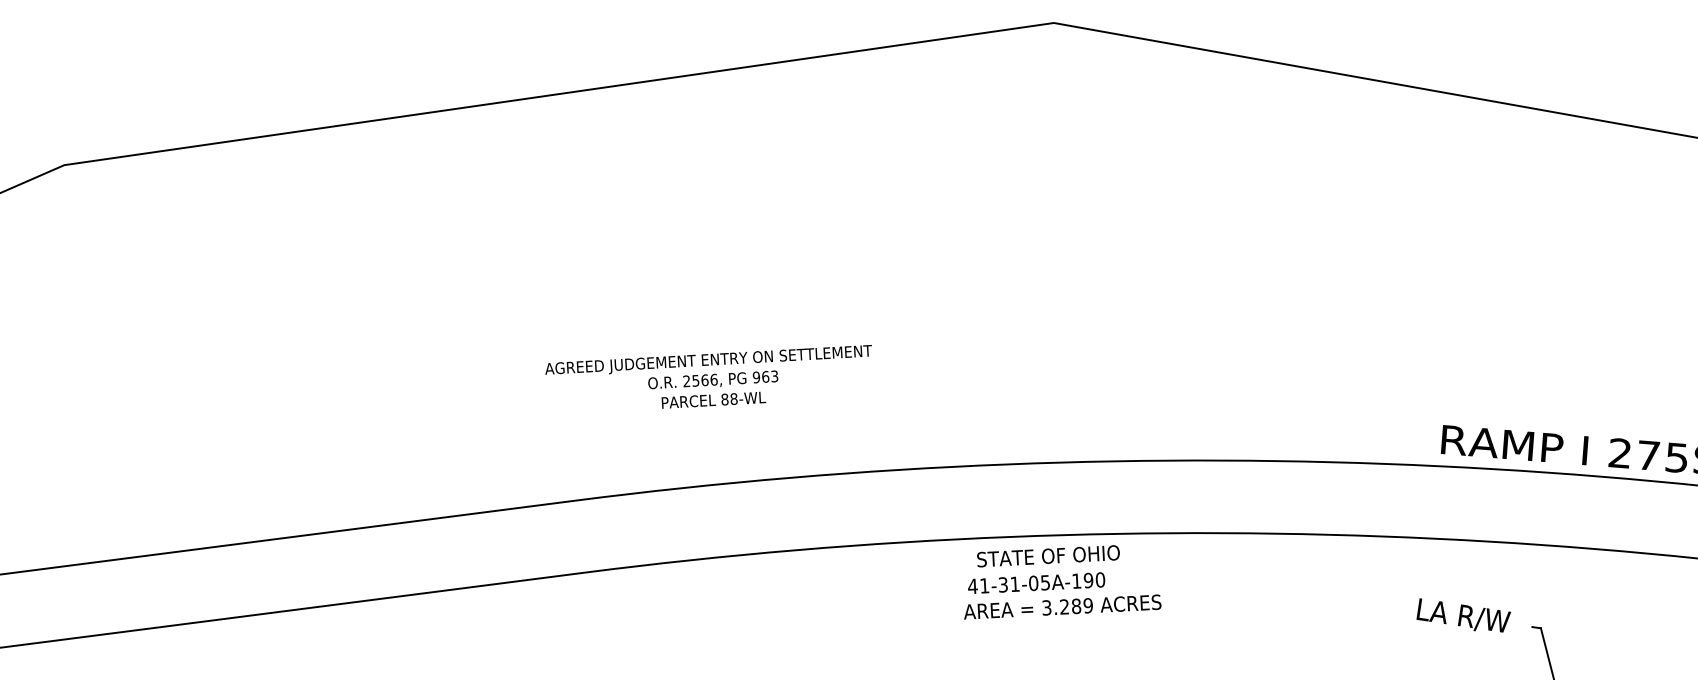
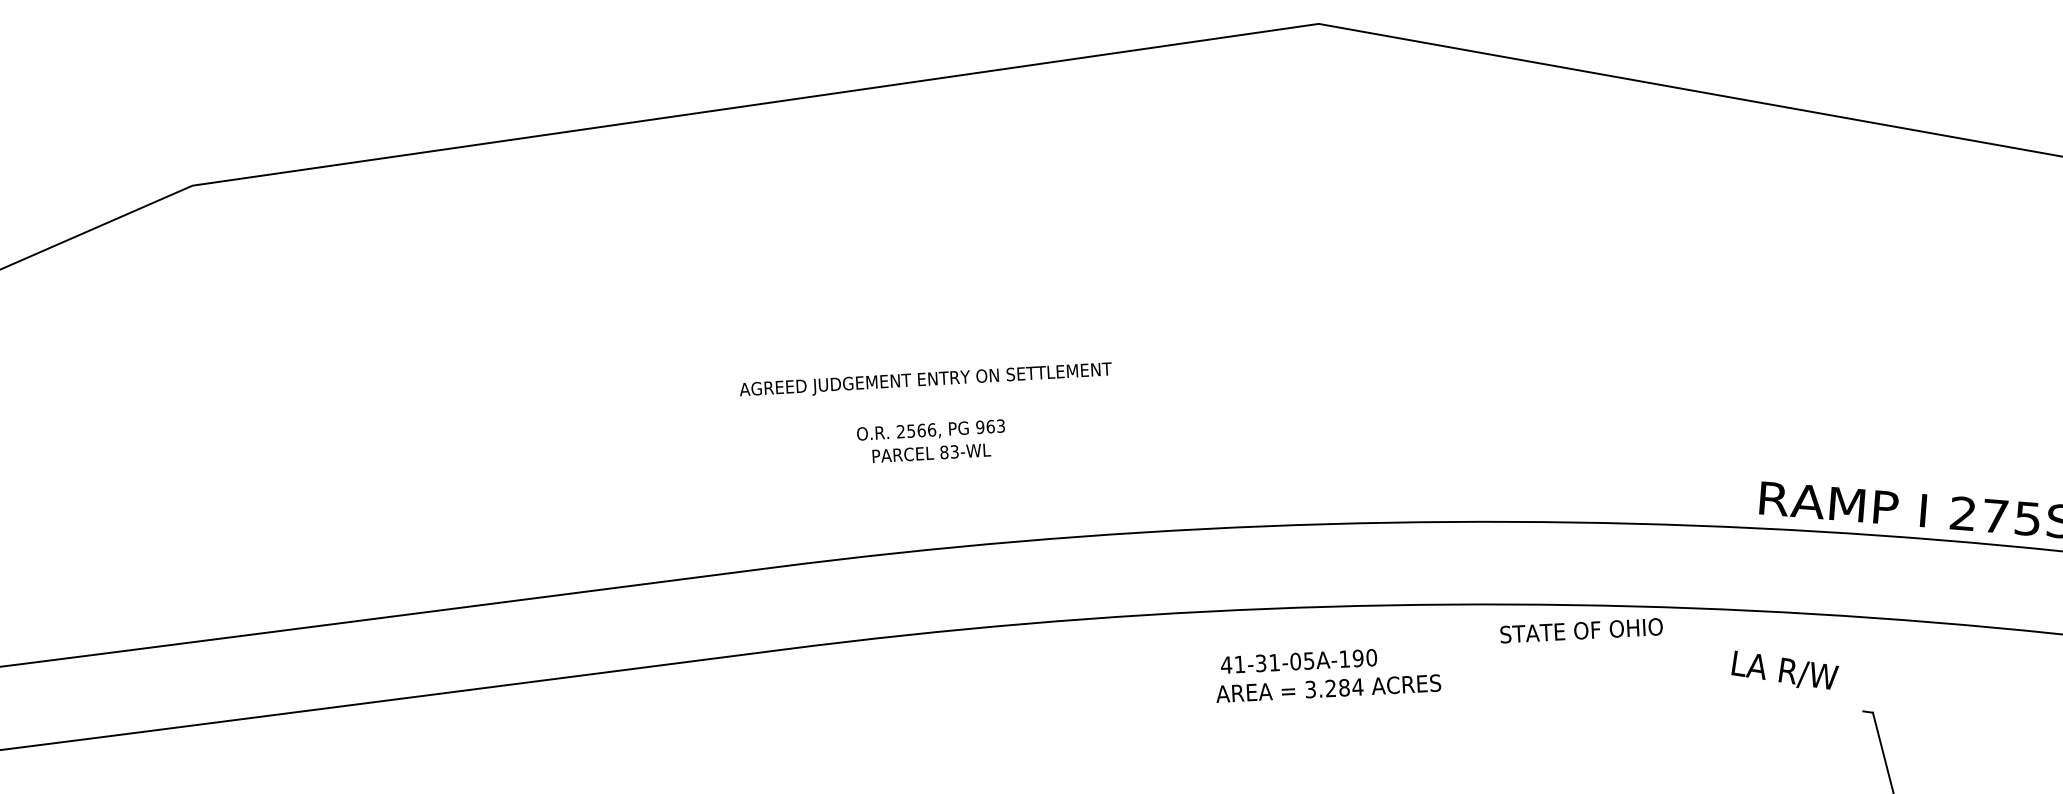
text: (708, 360) -> (925, 379), moved
text: (733, 398) -> (954, 451), 88-WL -> 83-WL
text: (1048, 556) -> (1581, 630), moved
text: (1087, 606) -> (1357, 687), 3.289 -> 3.284
text: (1463, 614) -> (1784, 669), moved

